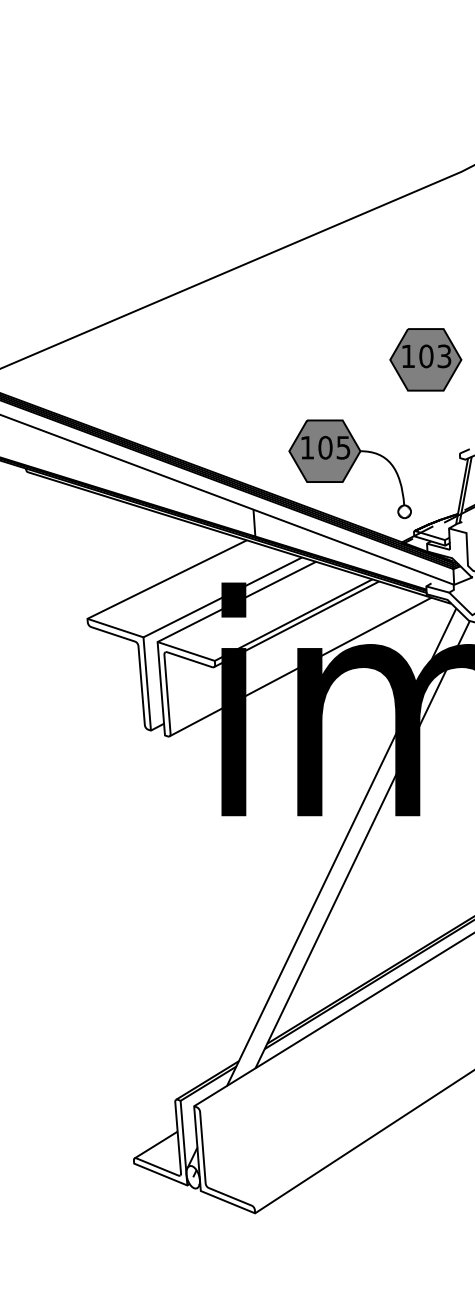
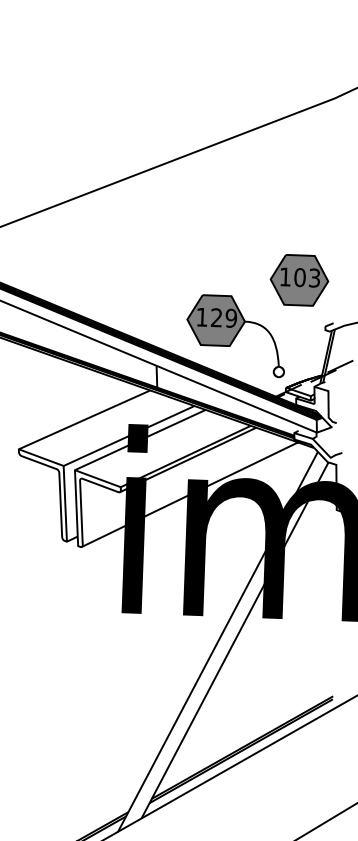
part: (425, 359) -> (299, 280), moved
text: (334, 447) -> (224, 317), 105 -> 129

